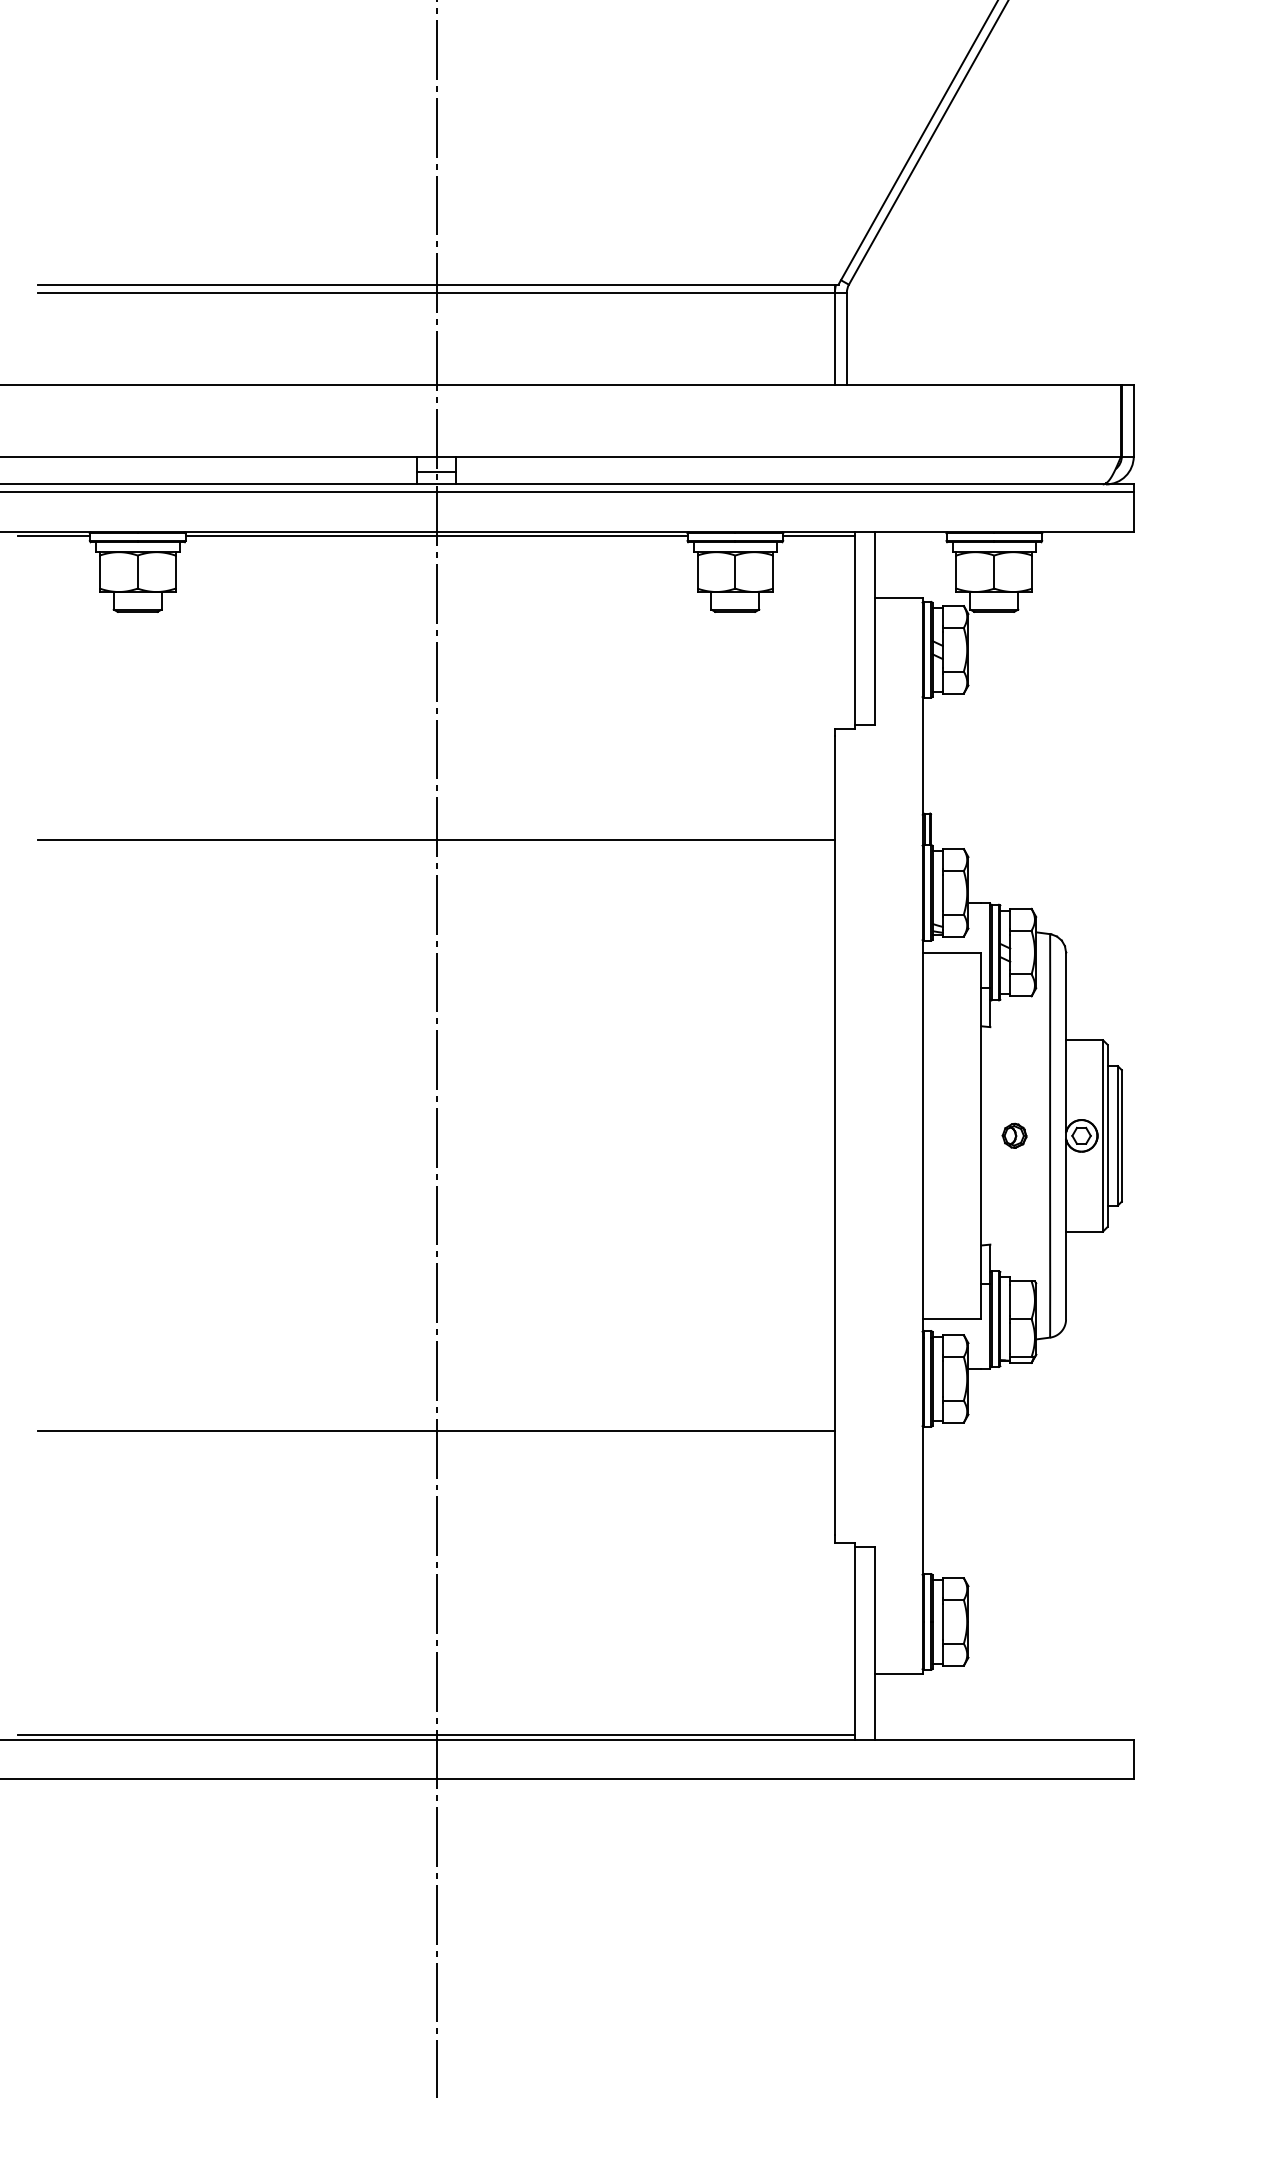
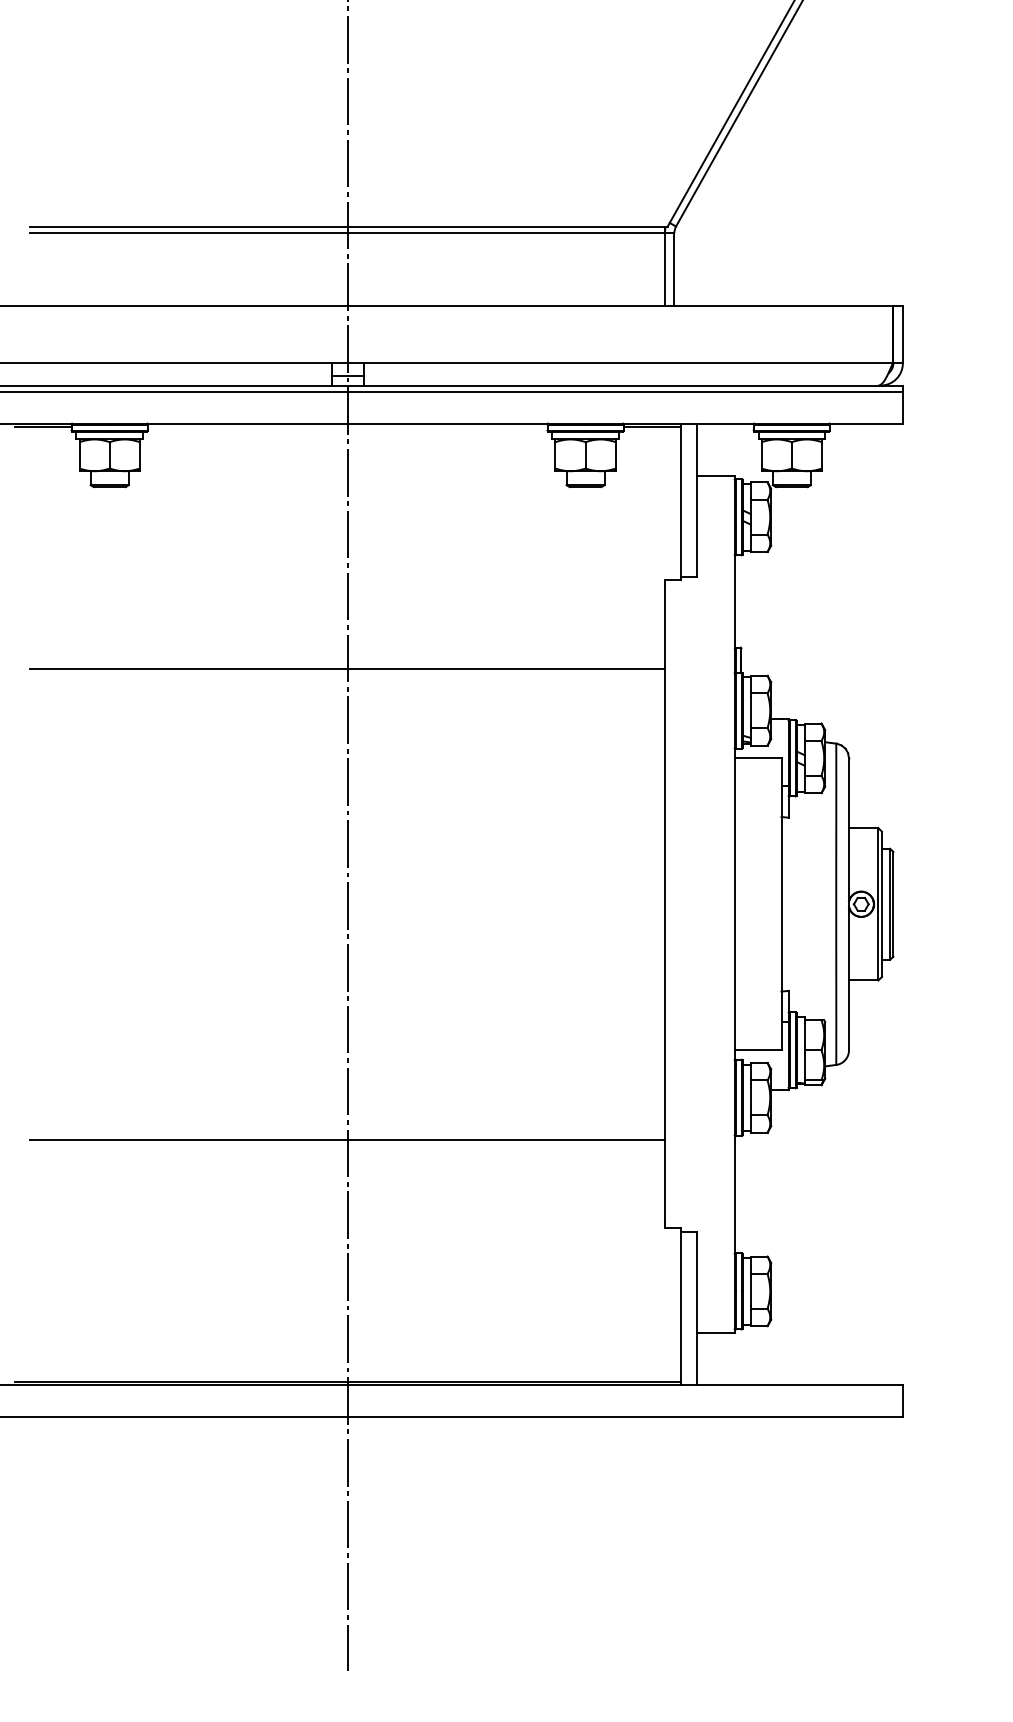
line: (436, 536) -> (347, 427), removed
part: (1014, 1135) -> (807, 904), removed

